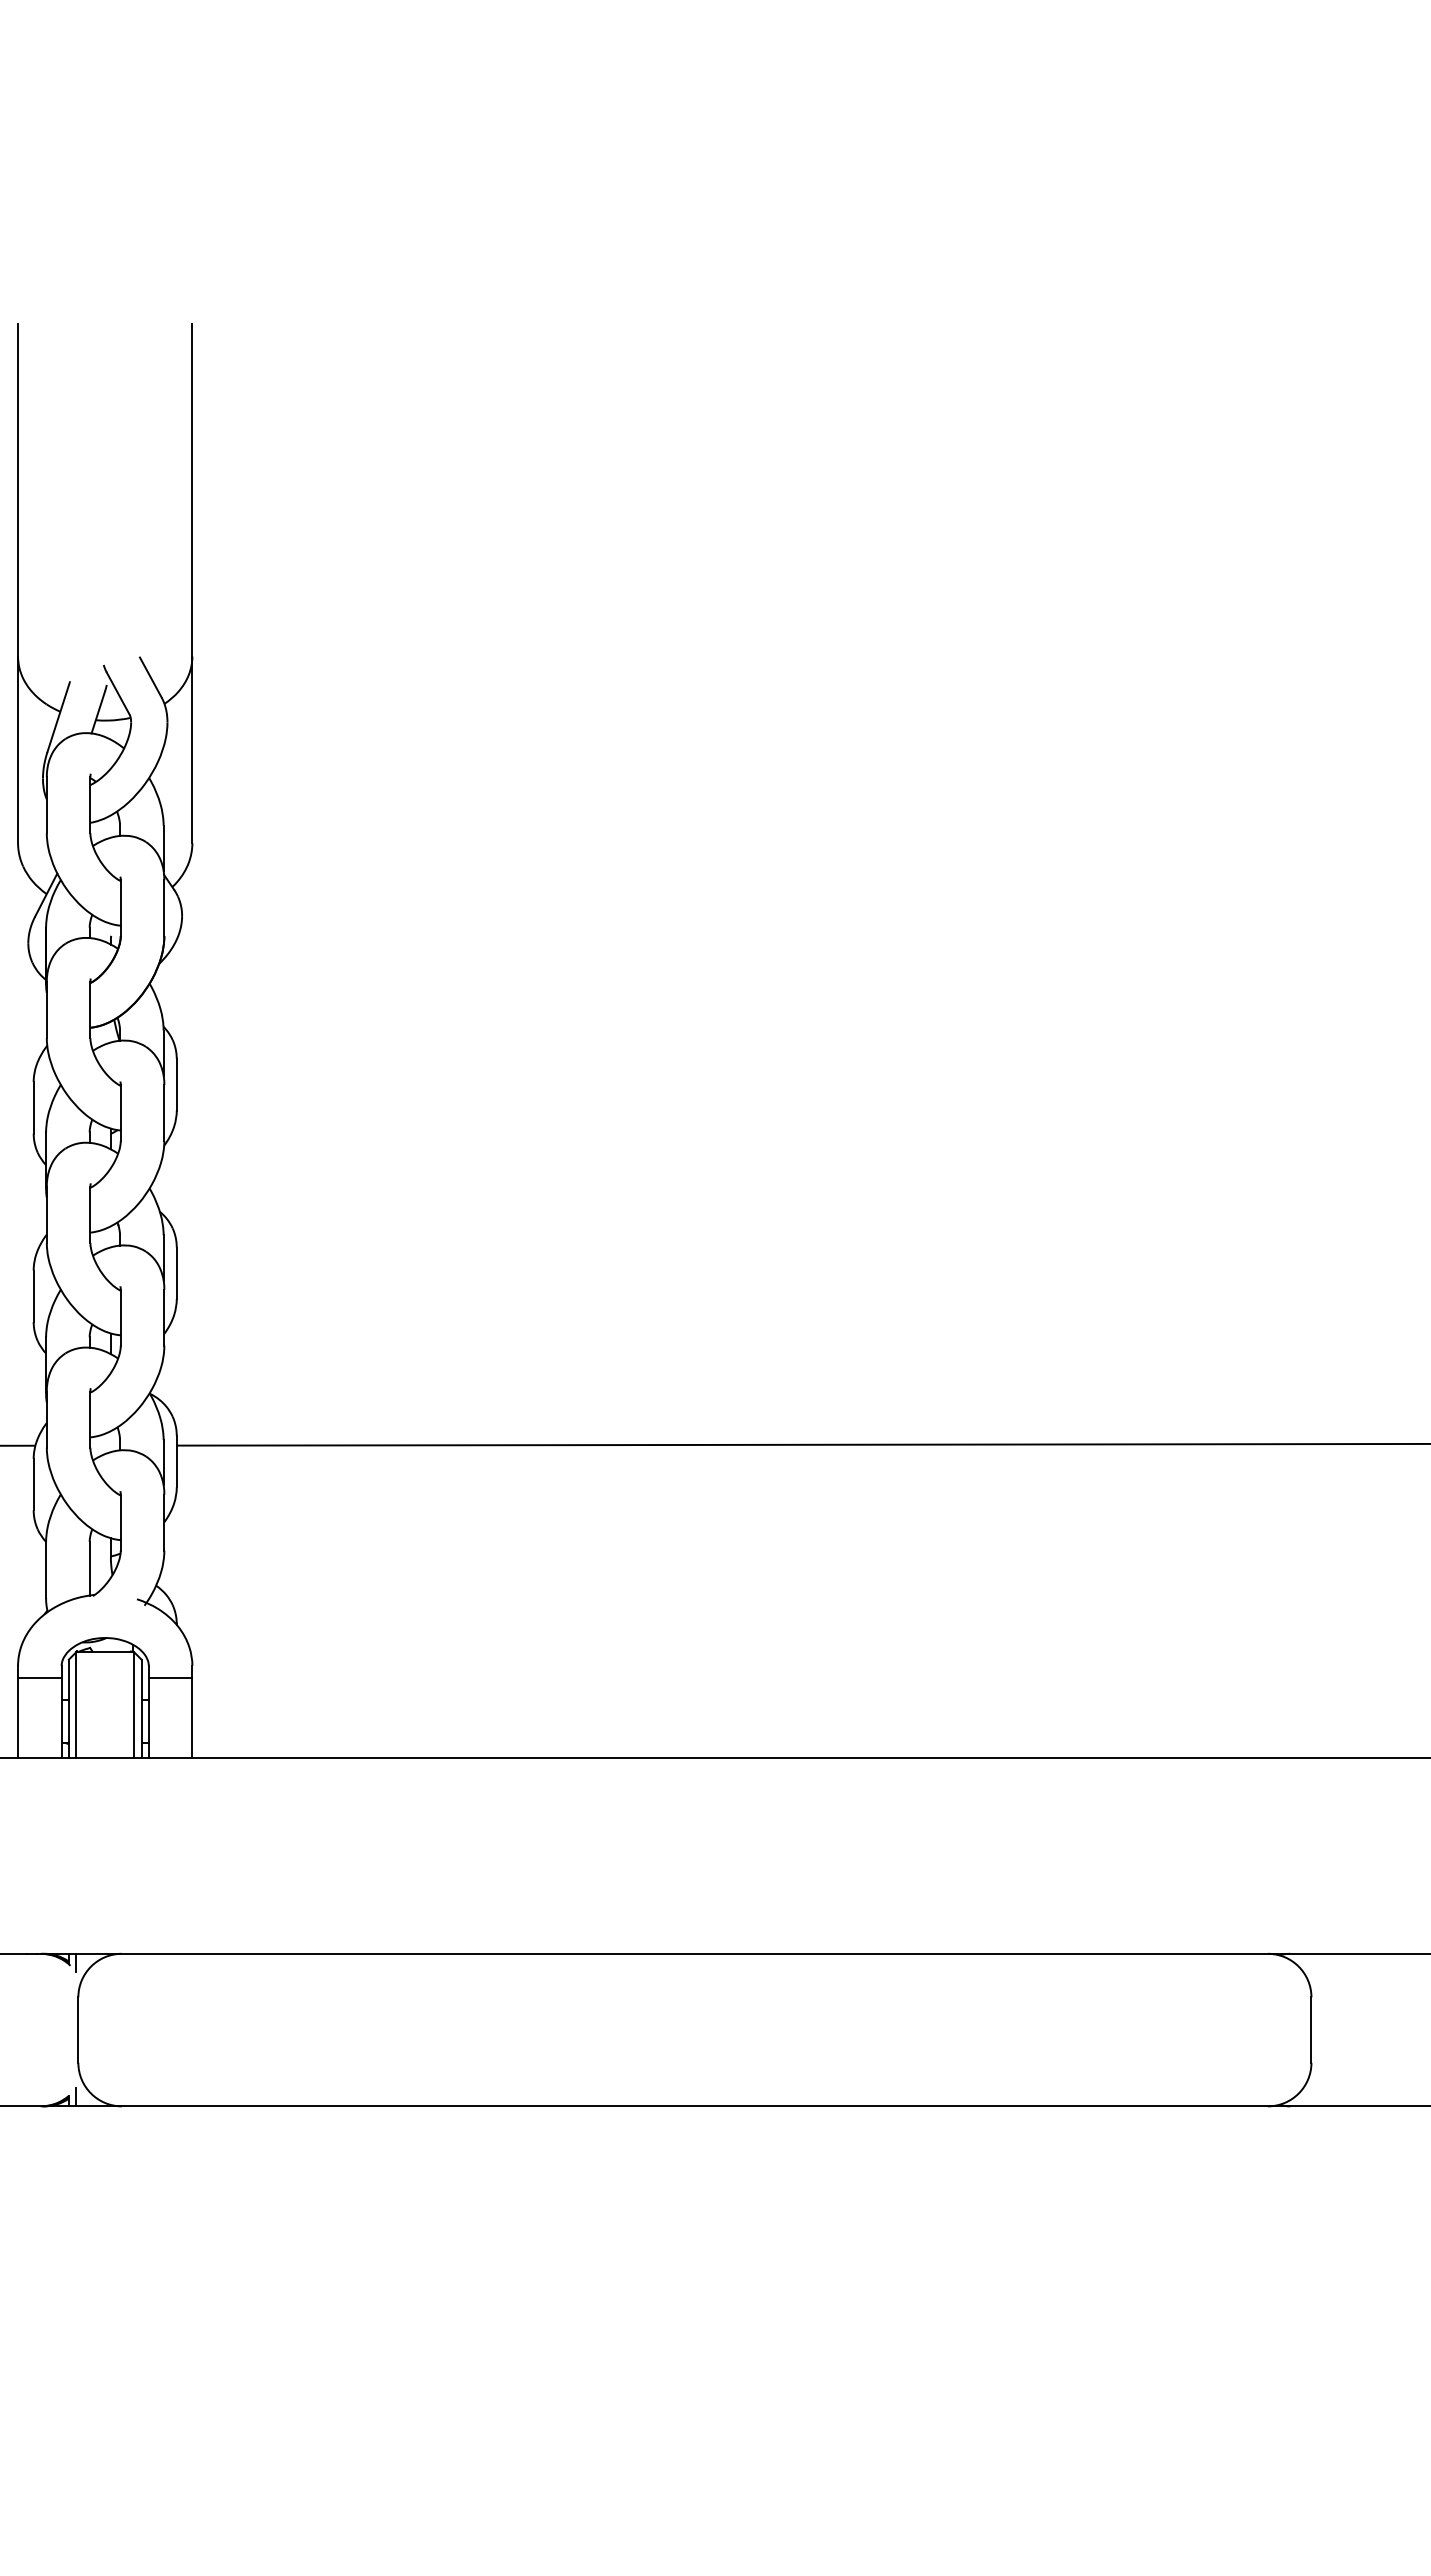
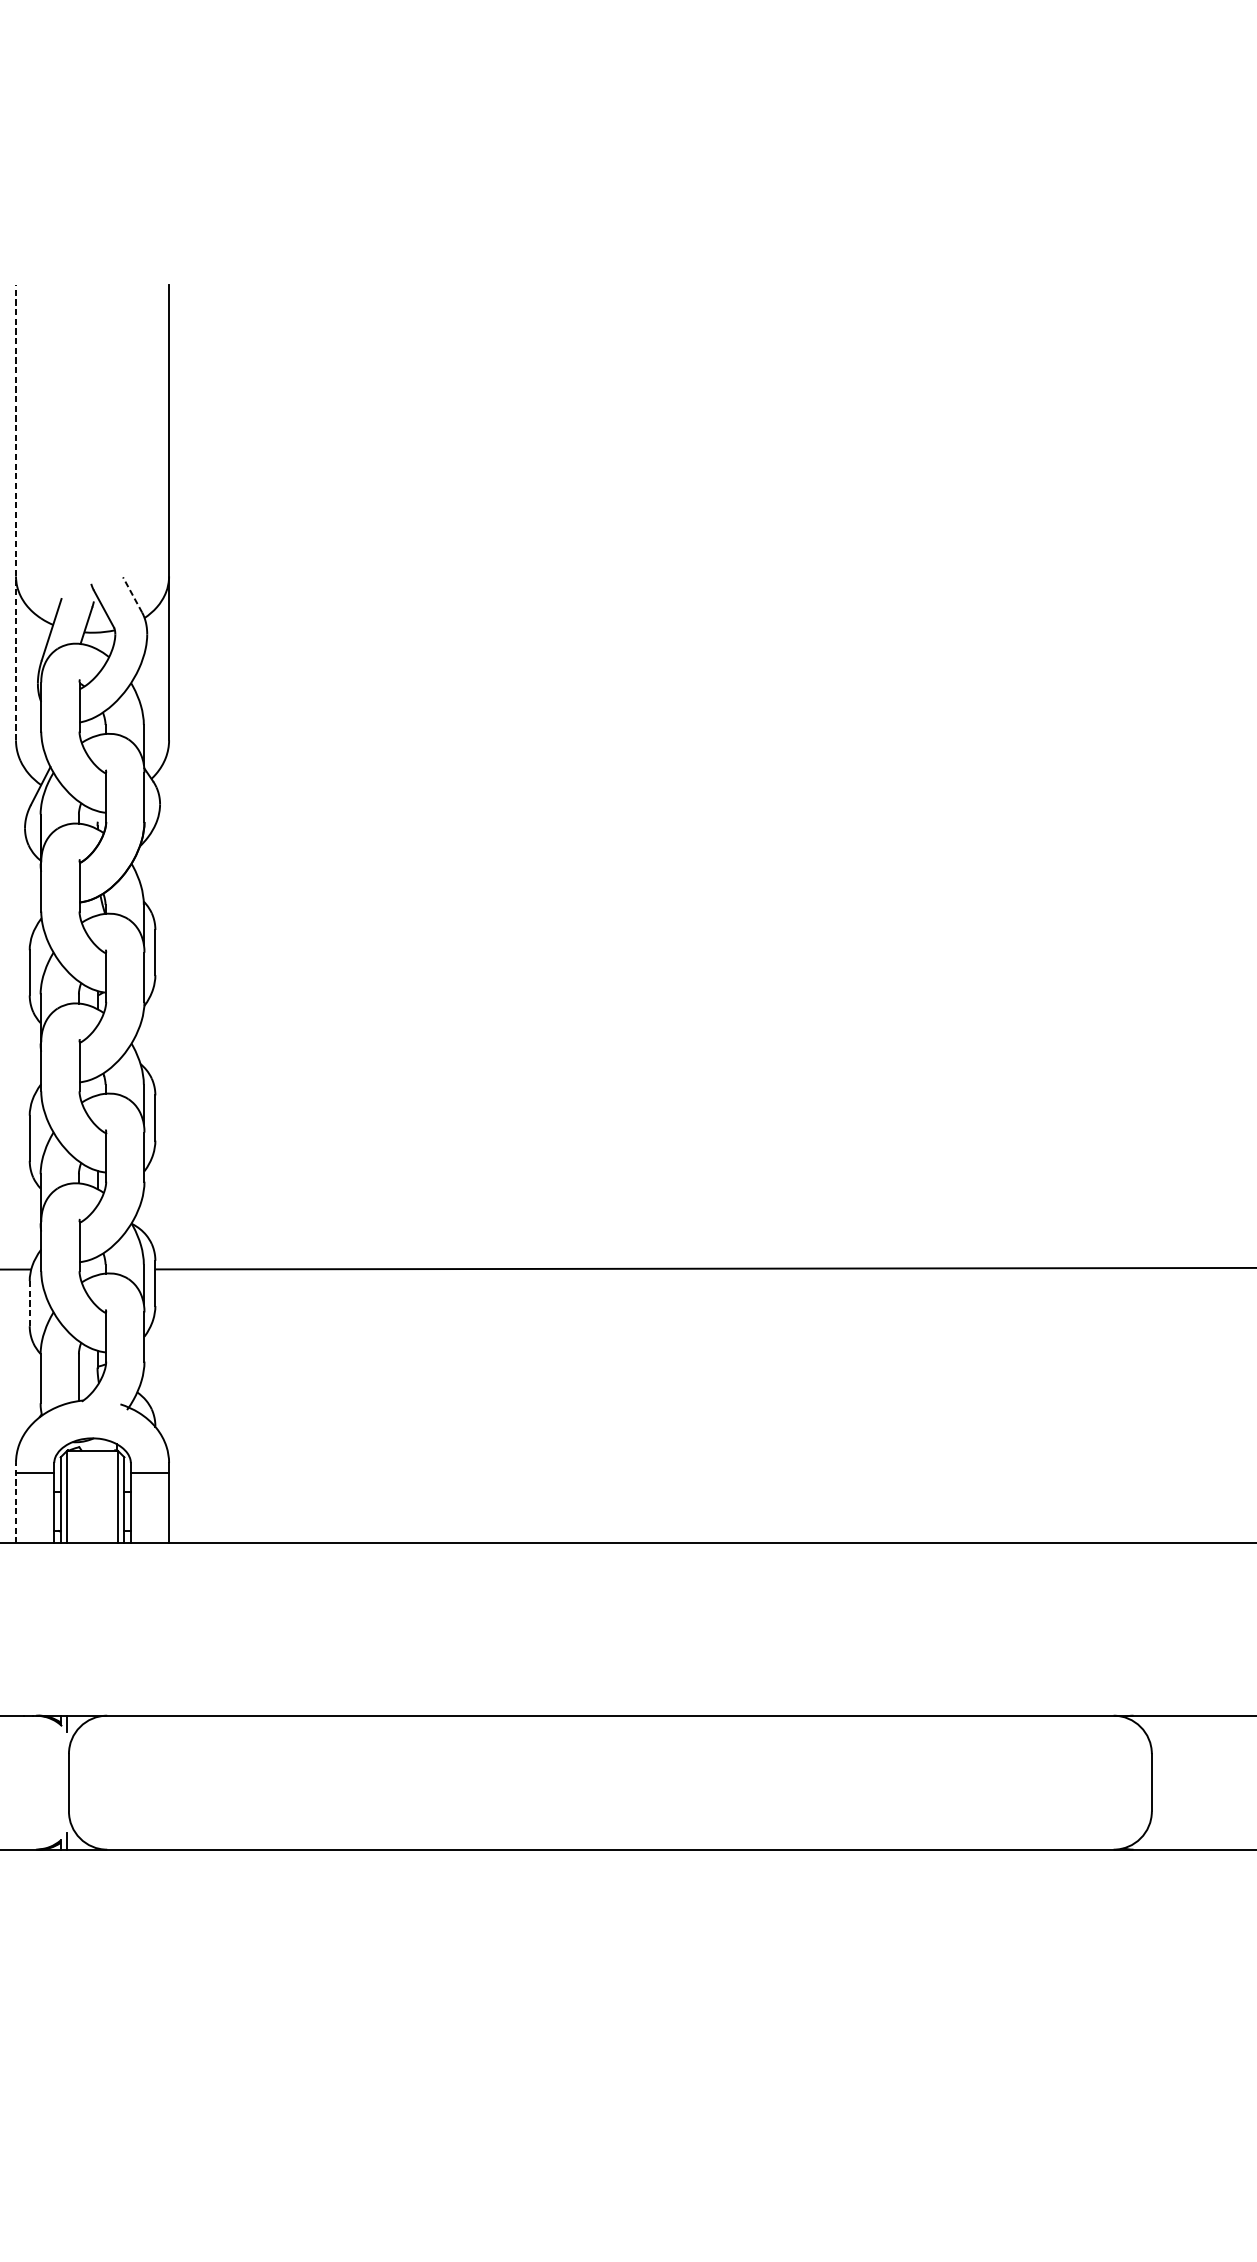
line: (18, 583) -> (16, 512), solid -> dashed
line: (150, 677) -> (132, 594), solid -> dashed
line: (33, 1484) -> (29, 1303), solid -> dashed
line: (18, 1711) -> (16, 1502), solid -> dashed

